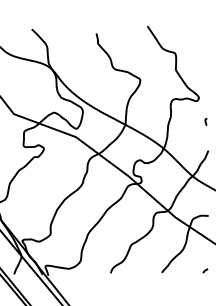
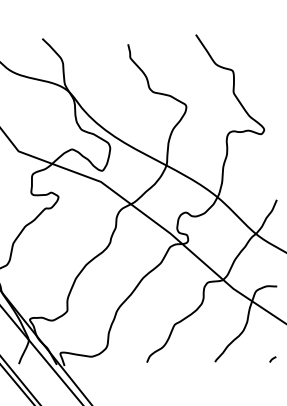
curve: (205, 121) -> (273, 161), removed

